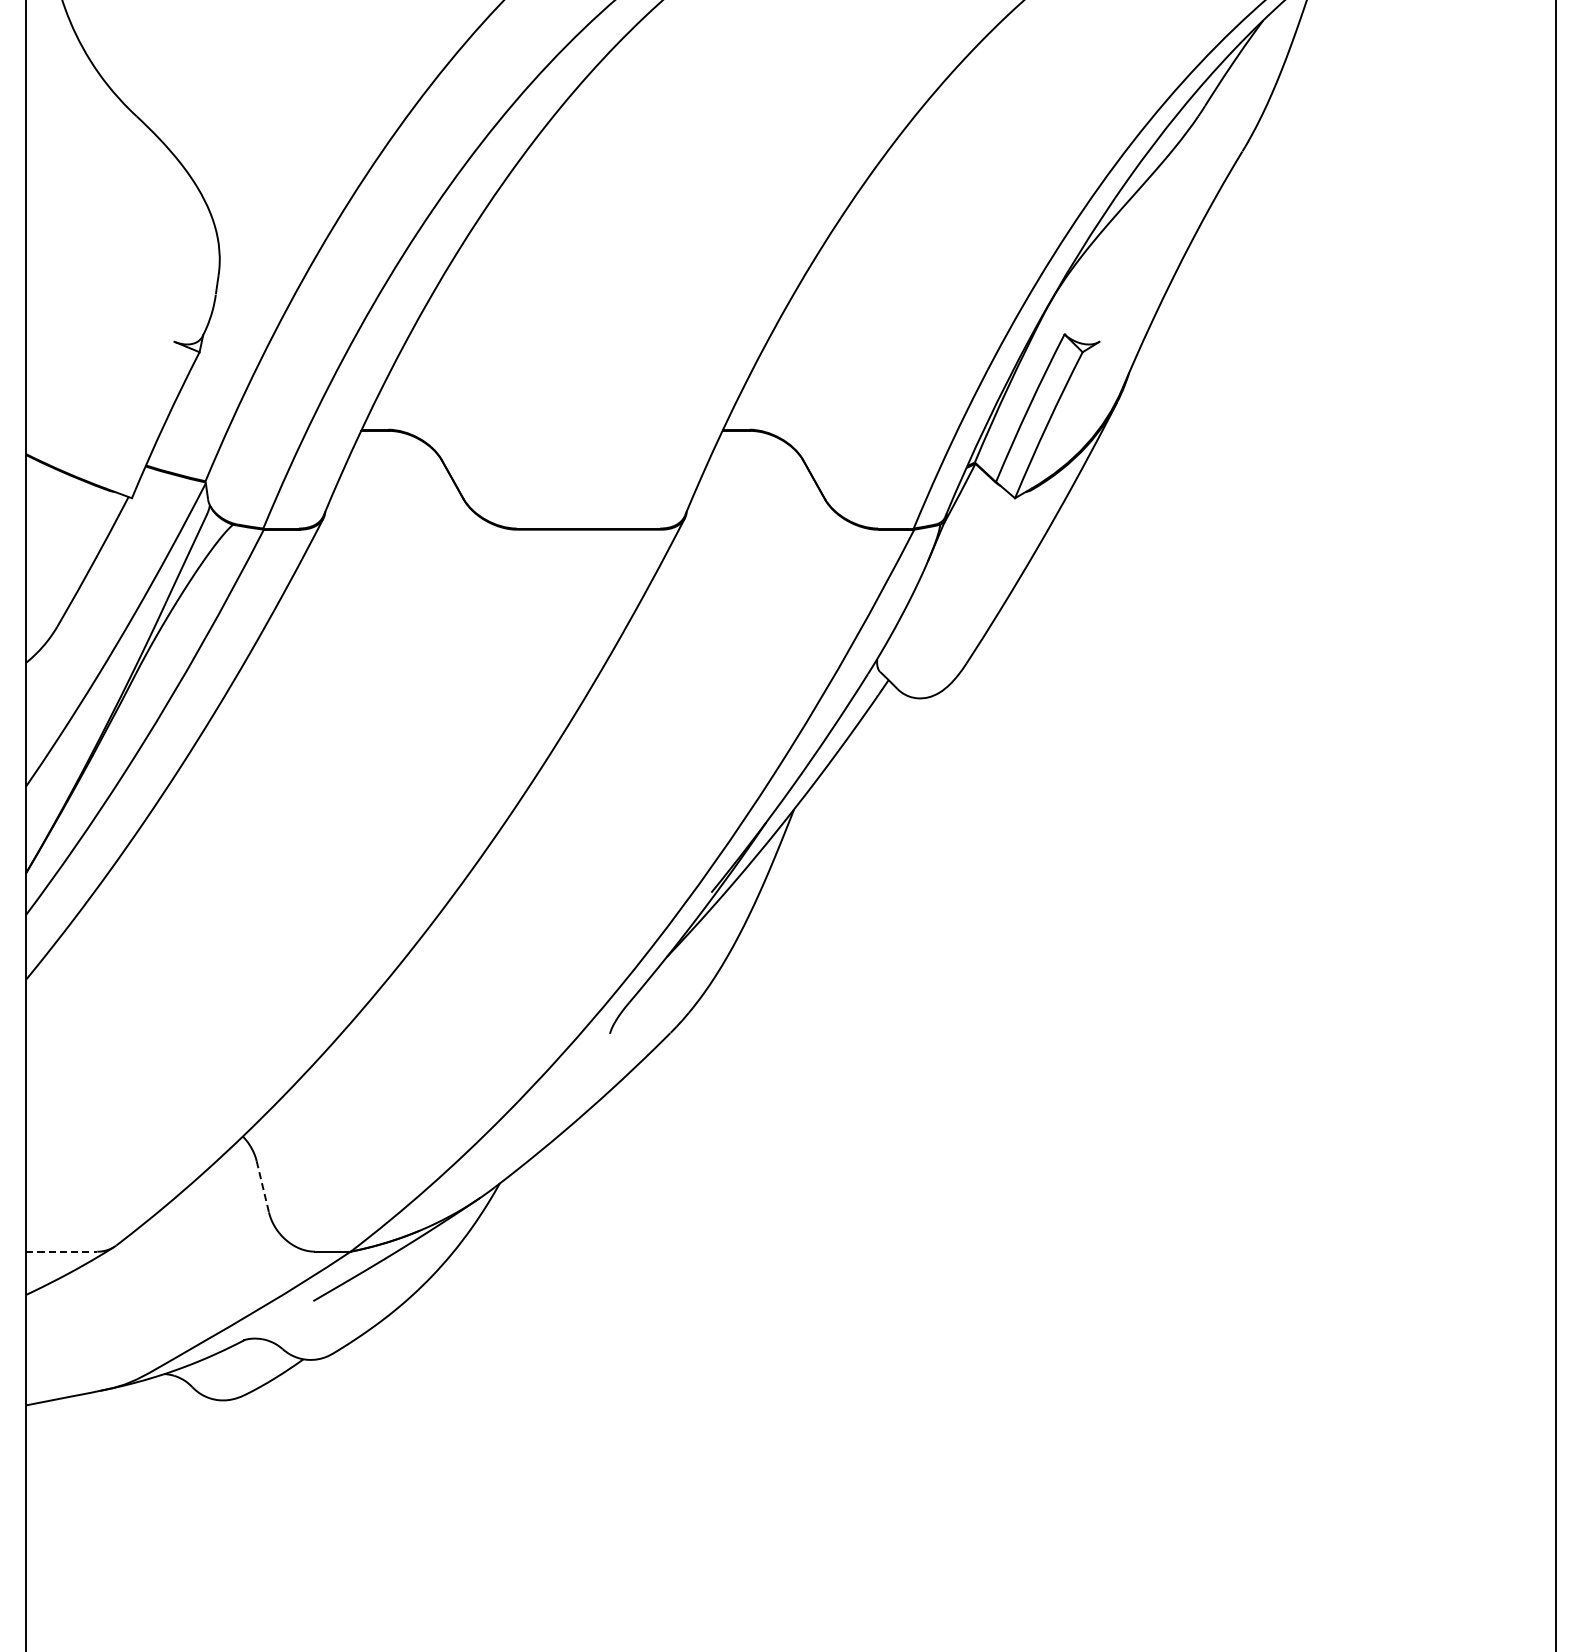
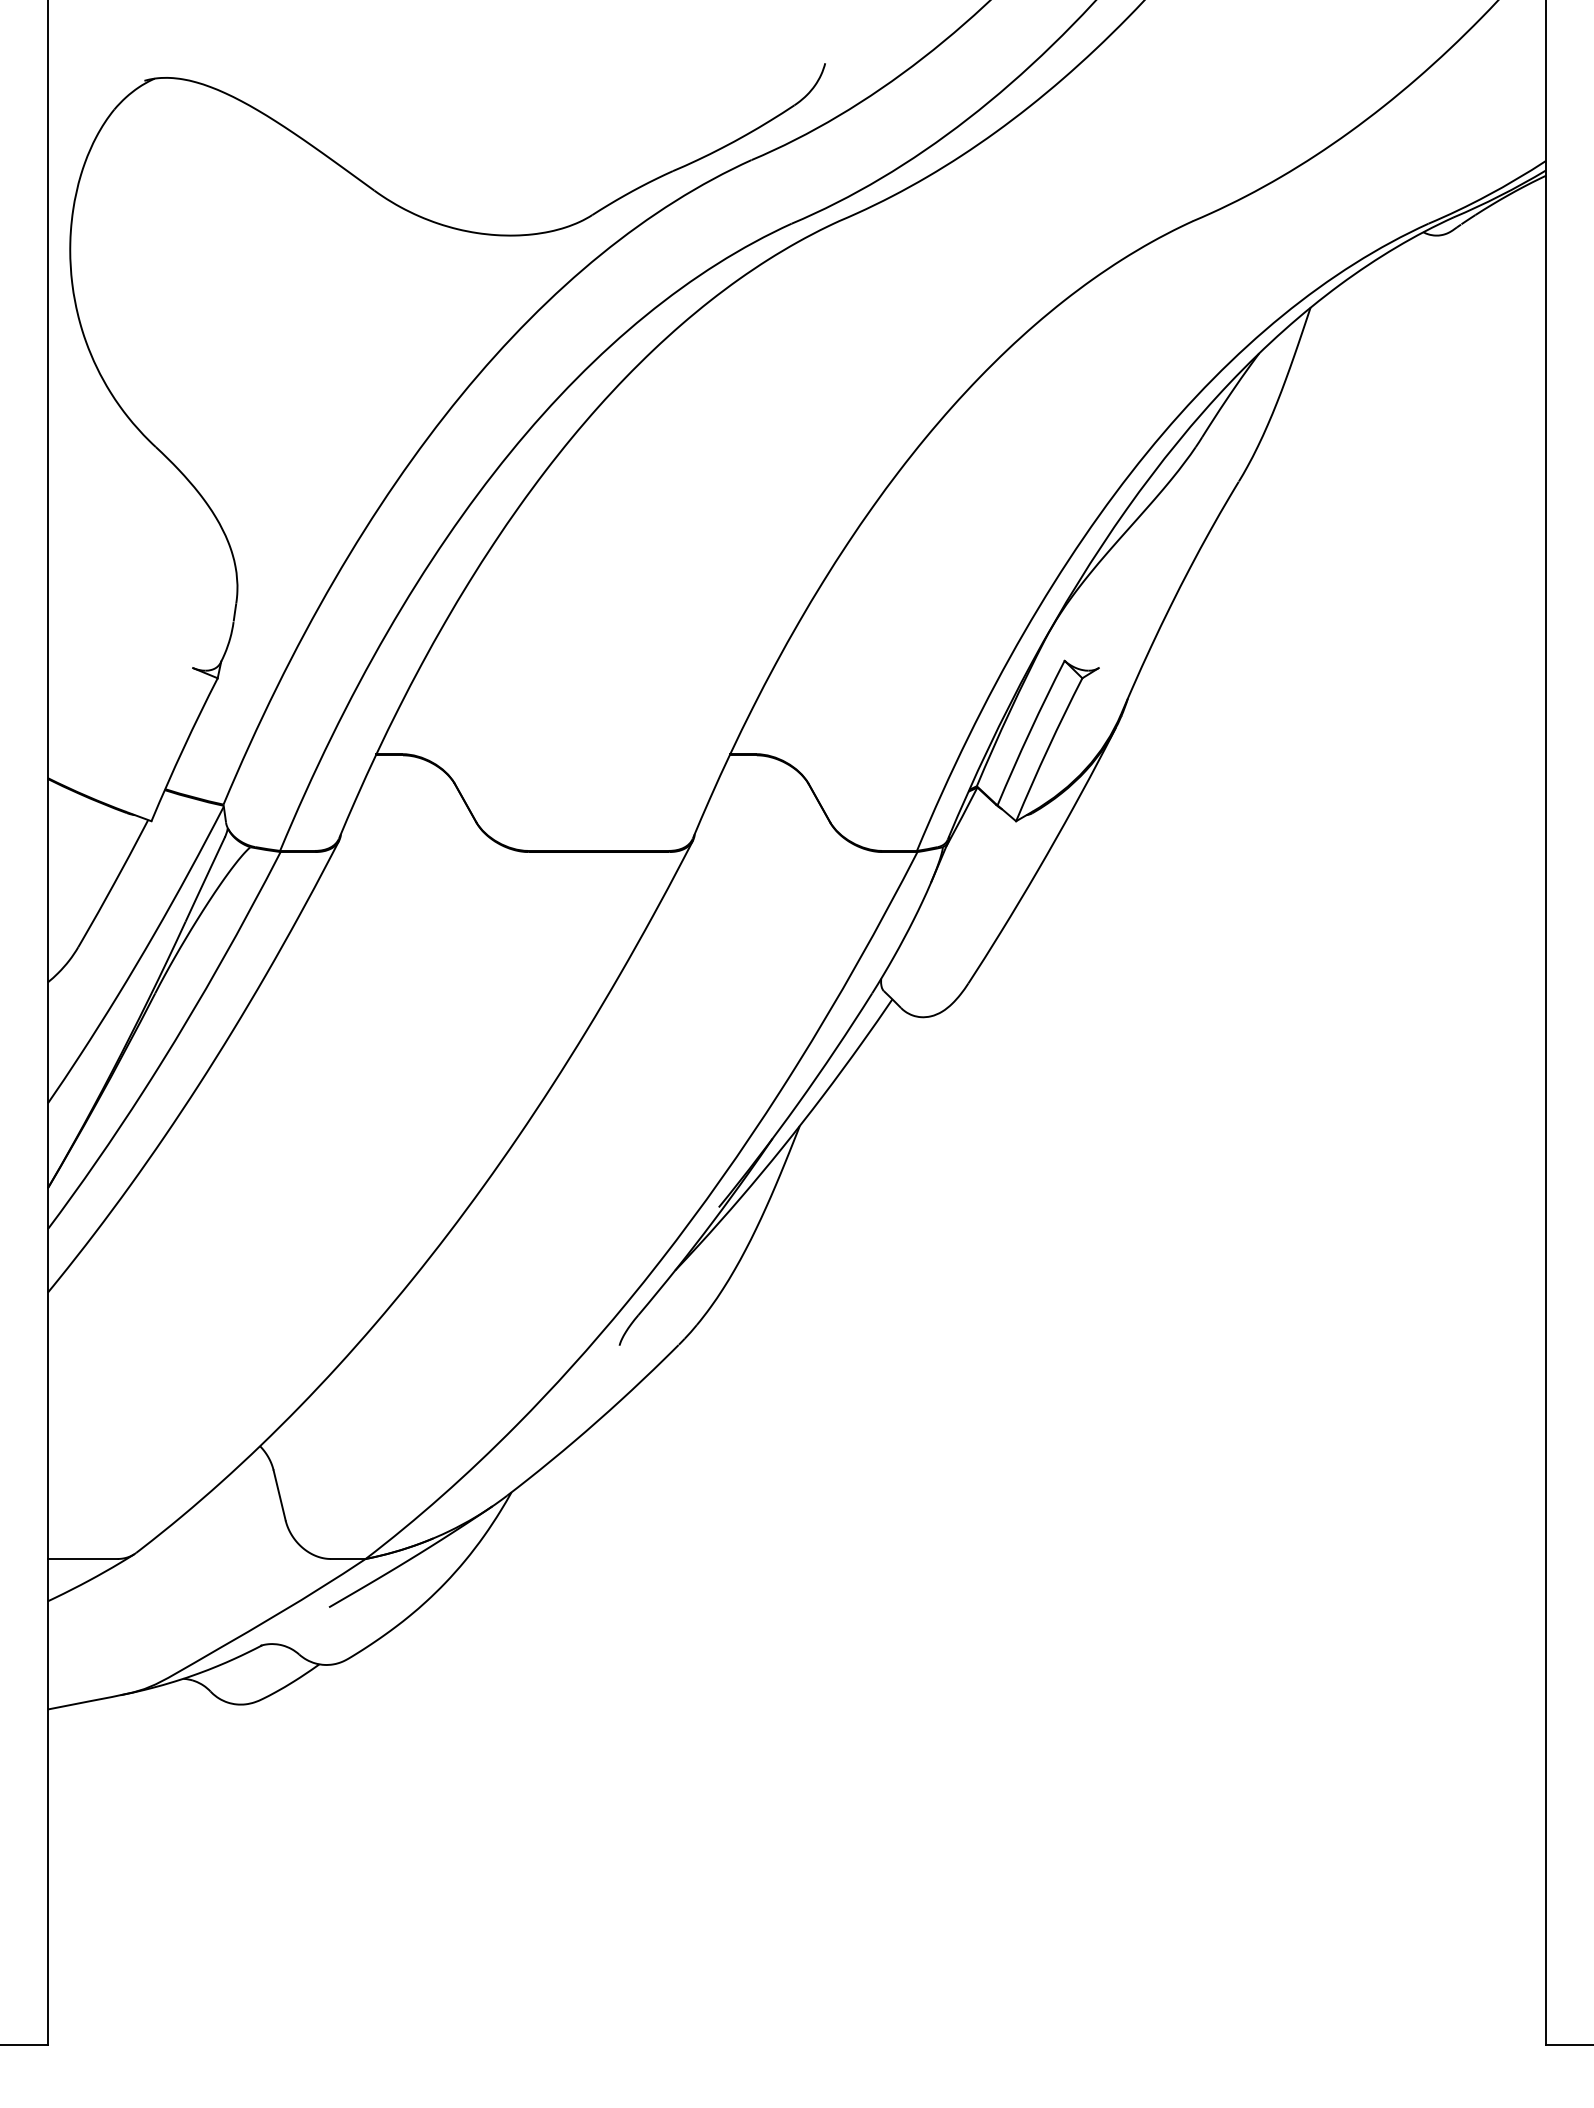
line: (262, 1186) -> (279, 1495), dashed -> solid
line: (61, 1251) -> (82, 1558), dashed -> solid

